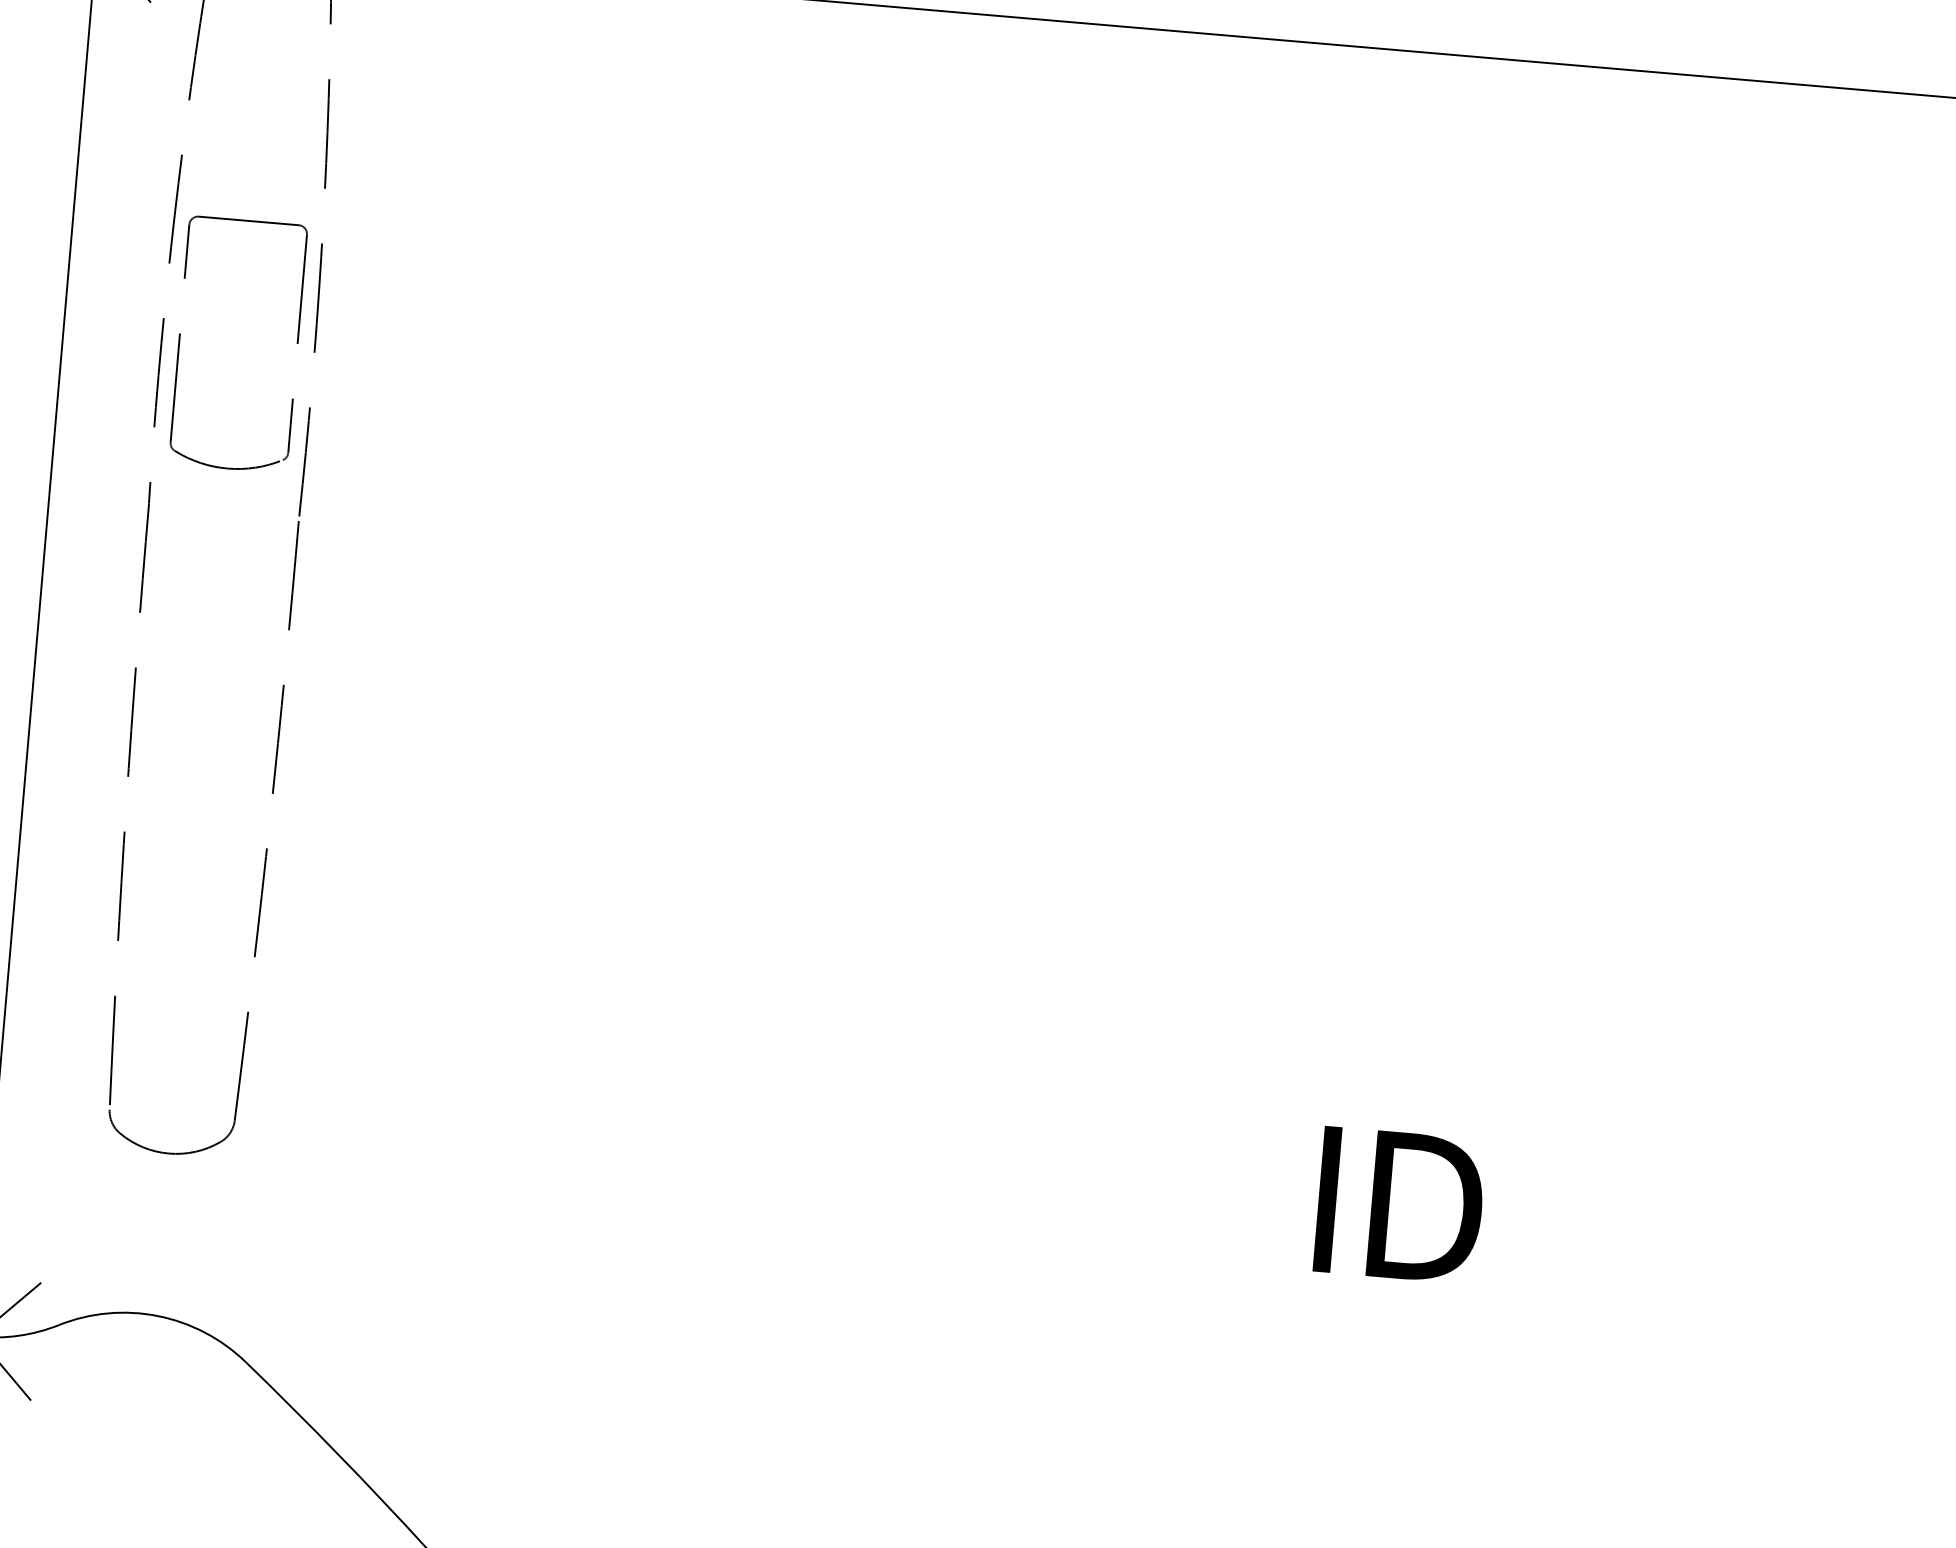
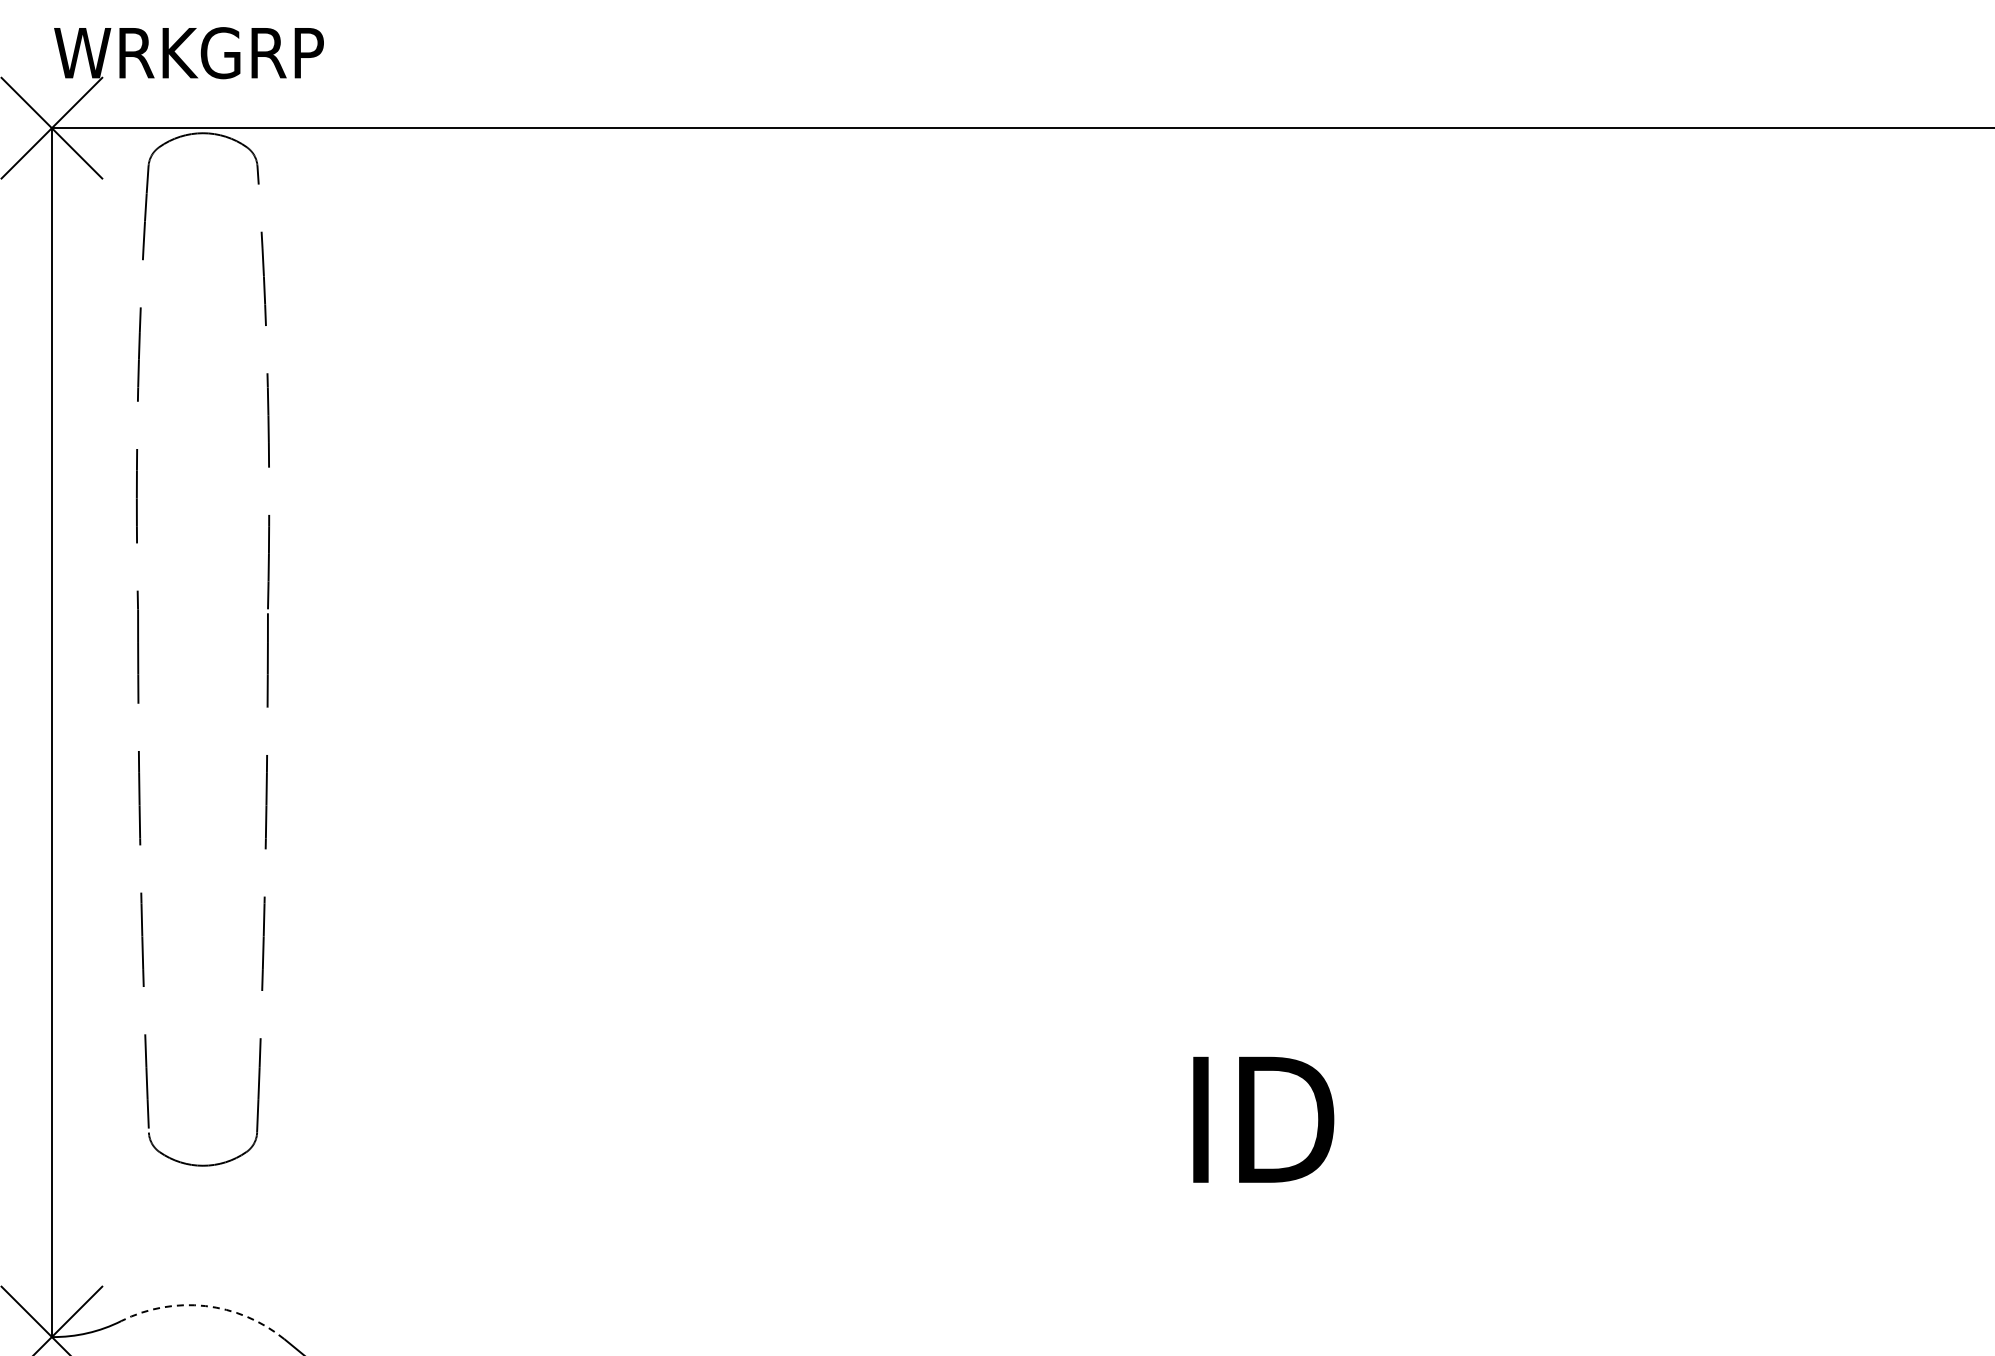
part: (179, 339) -> (152, 466), removed
arc: (157, 1316) -> (205, 1306), solid -> dashed

